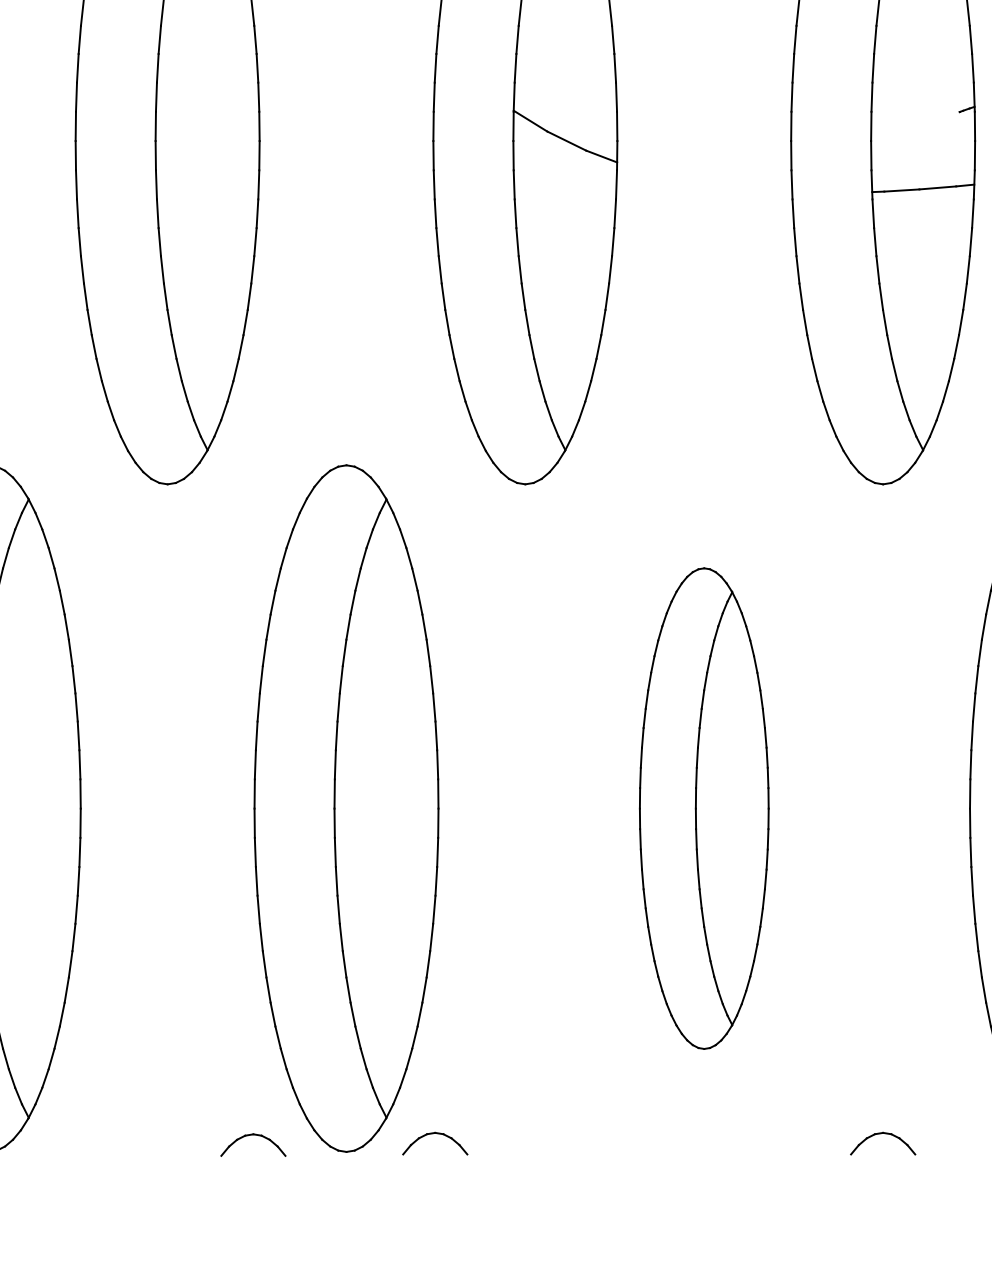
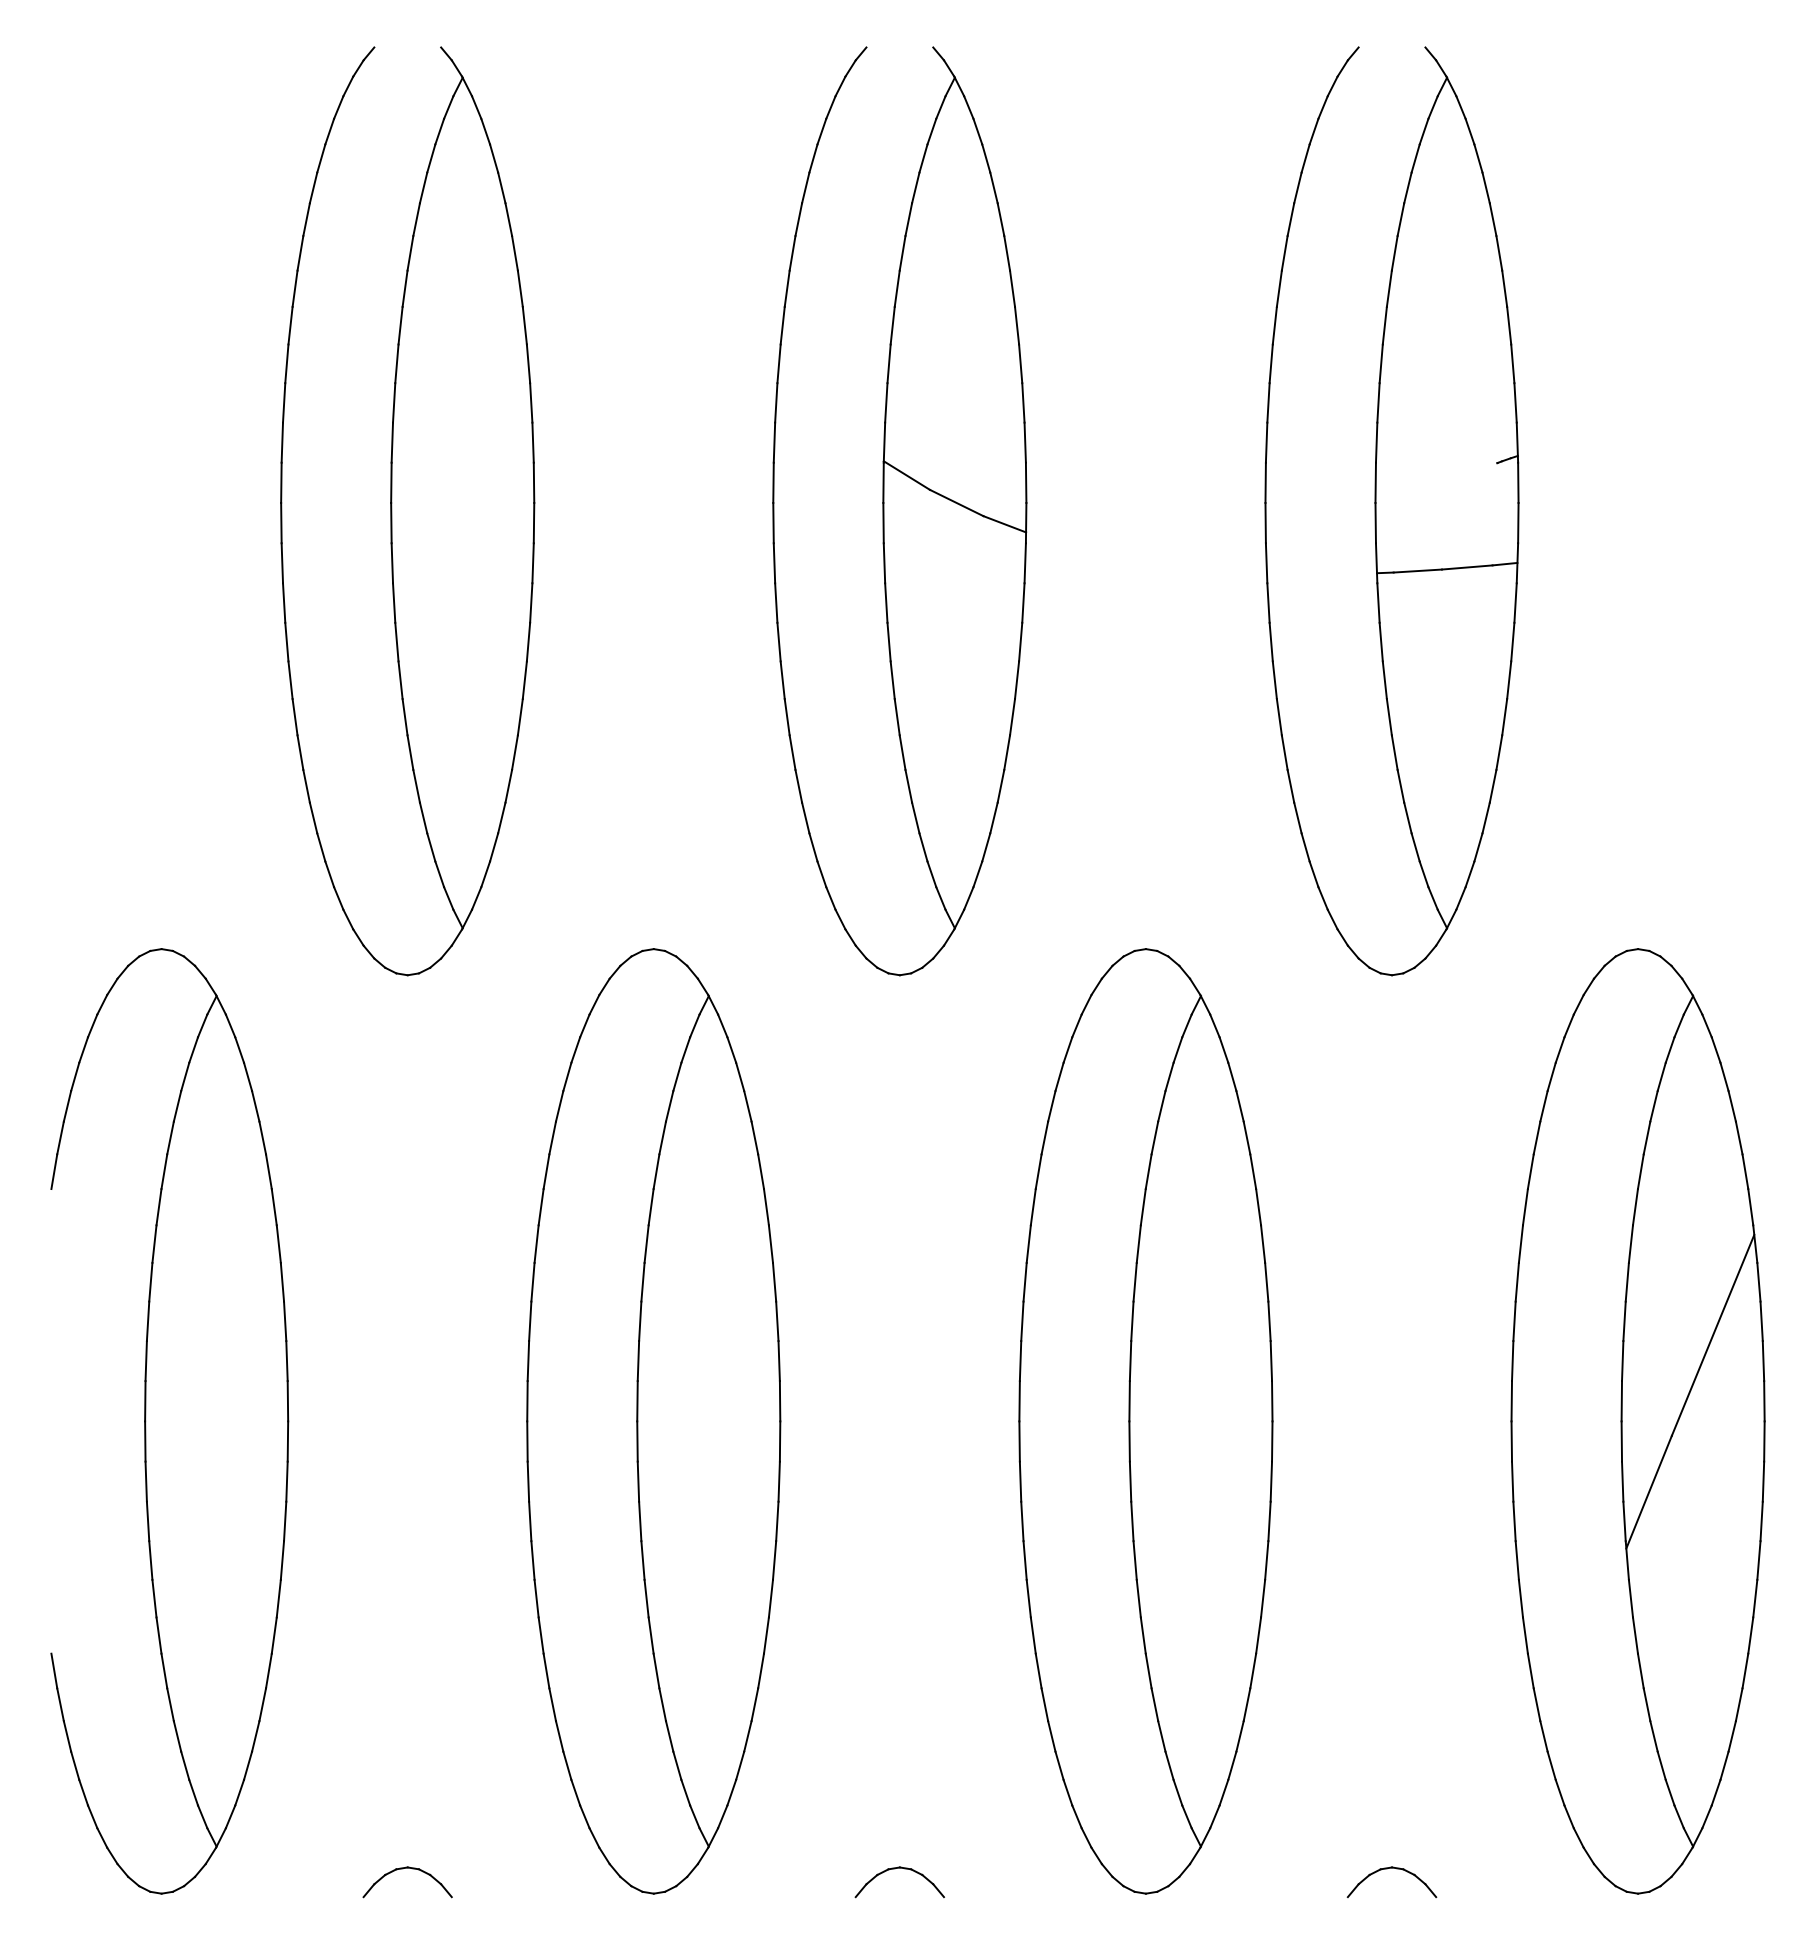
part: (703, 808) -> (1145, 1421), size x1.43
part: (432, 1134) -> (895, 1869), moved
part: (250, 1135) -> (403, 1869), moved

